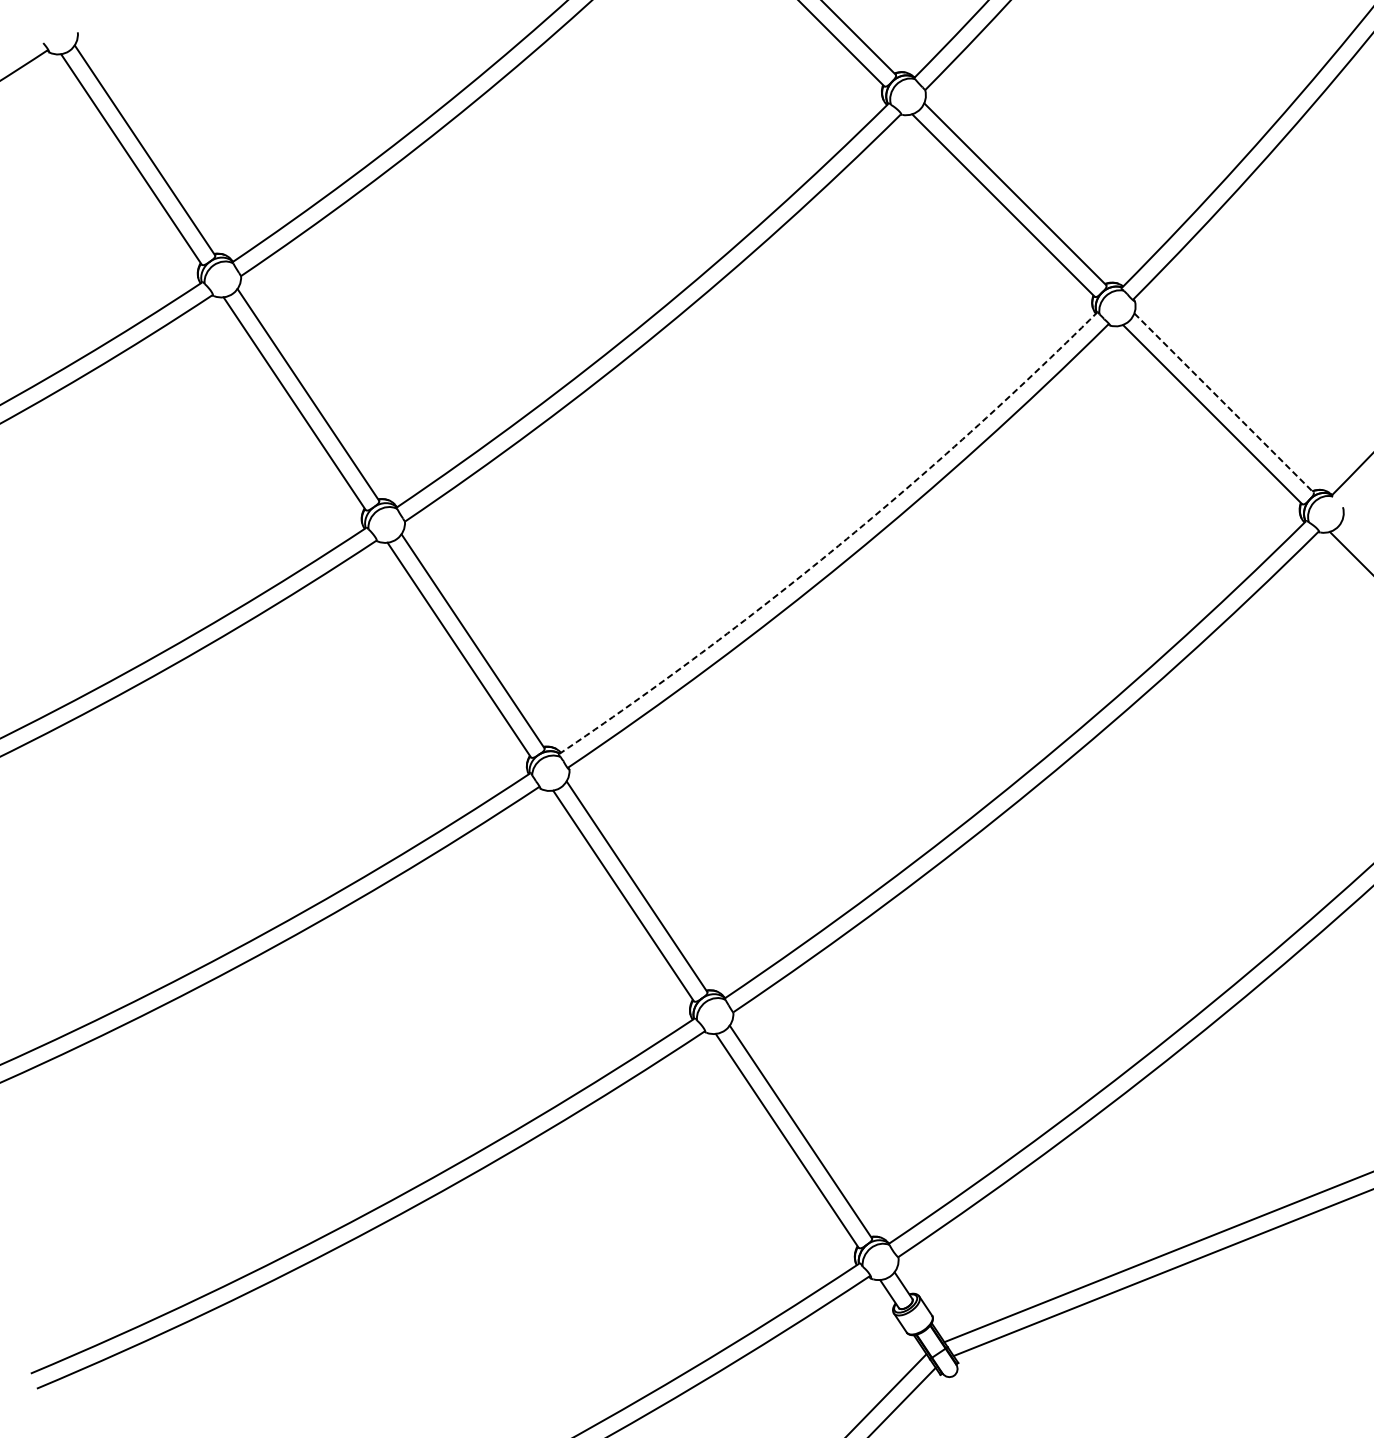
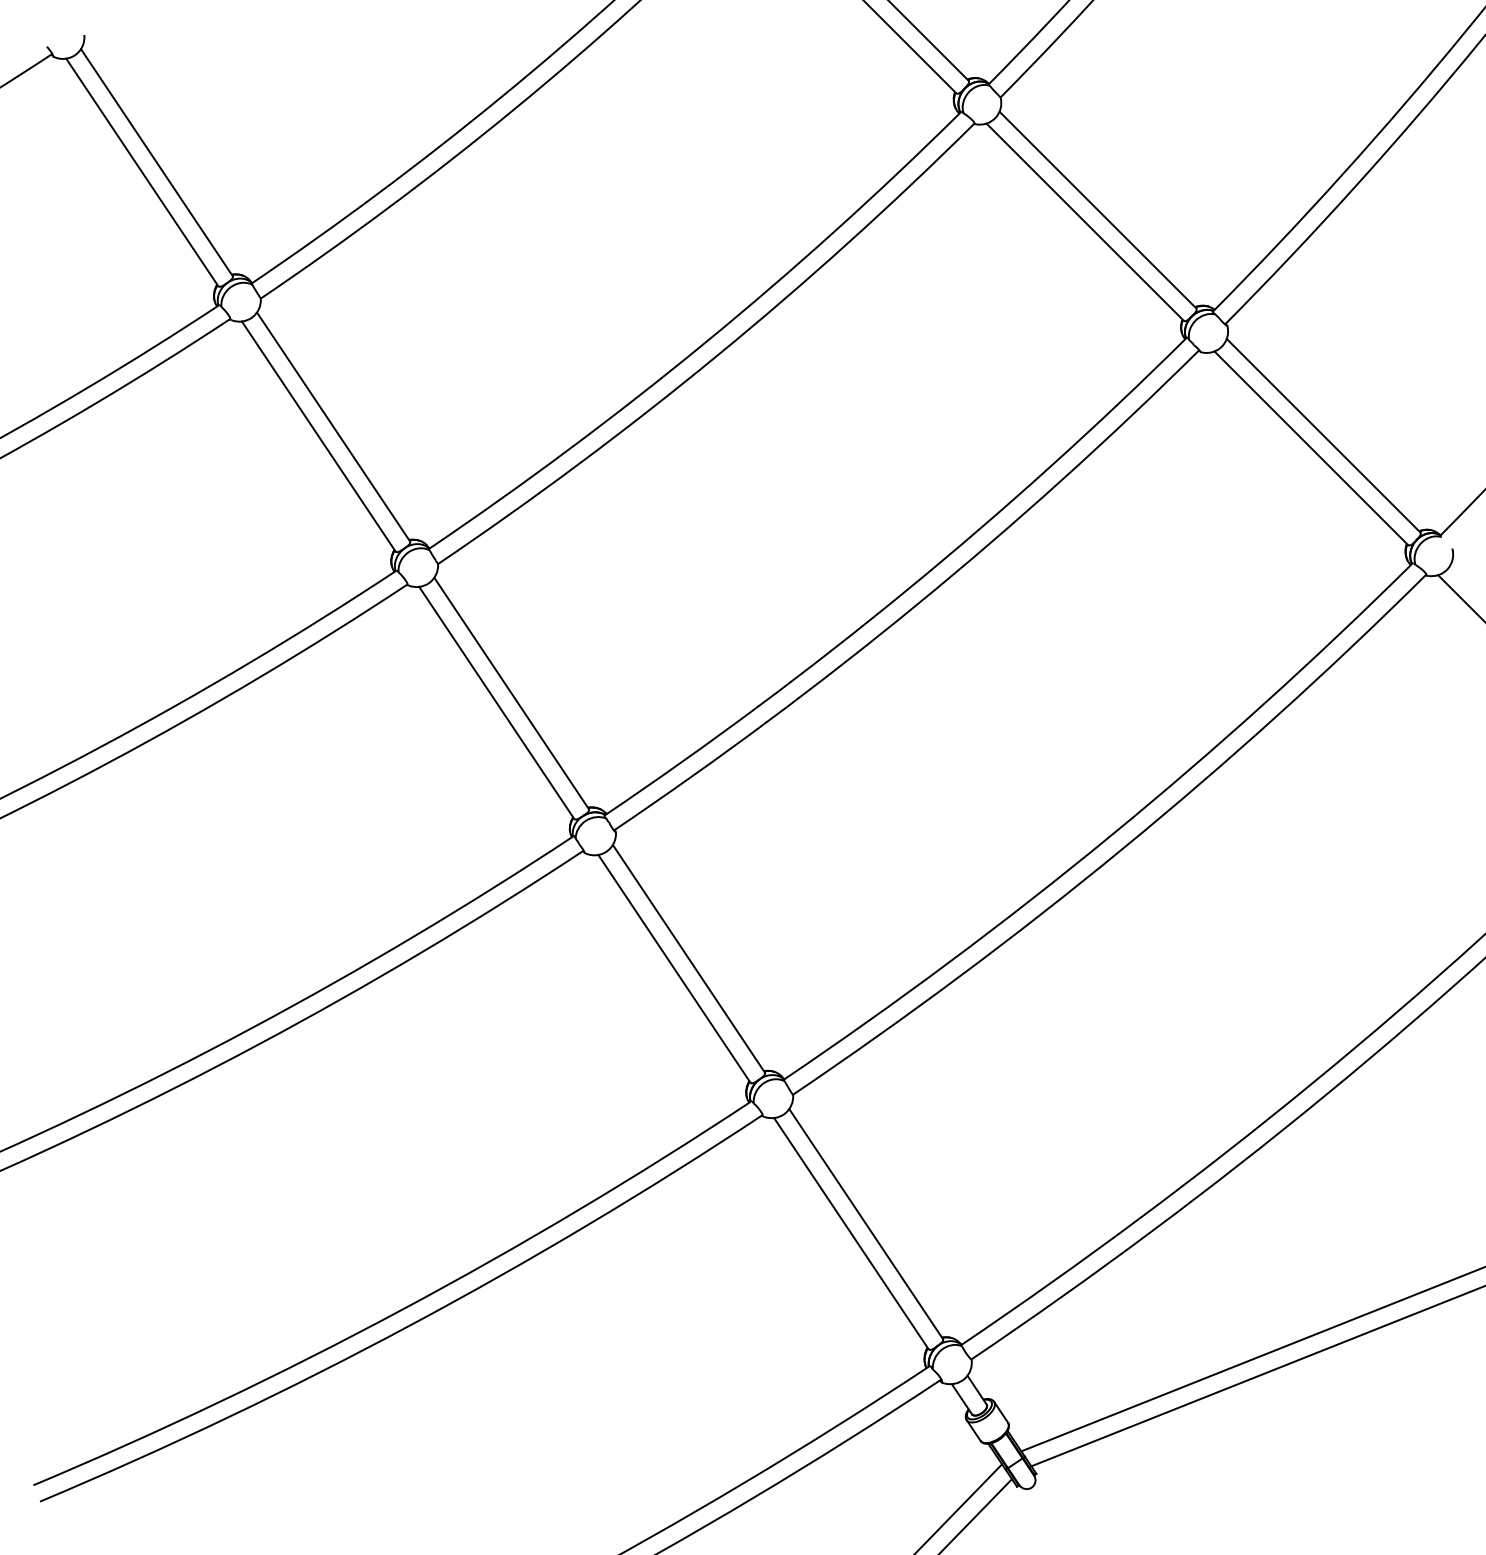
line: (1223, 402) -> (1323, 435), dashed -> solid
arc: (838, 546) -> (906, 590), dashed -> solid

